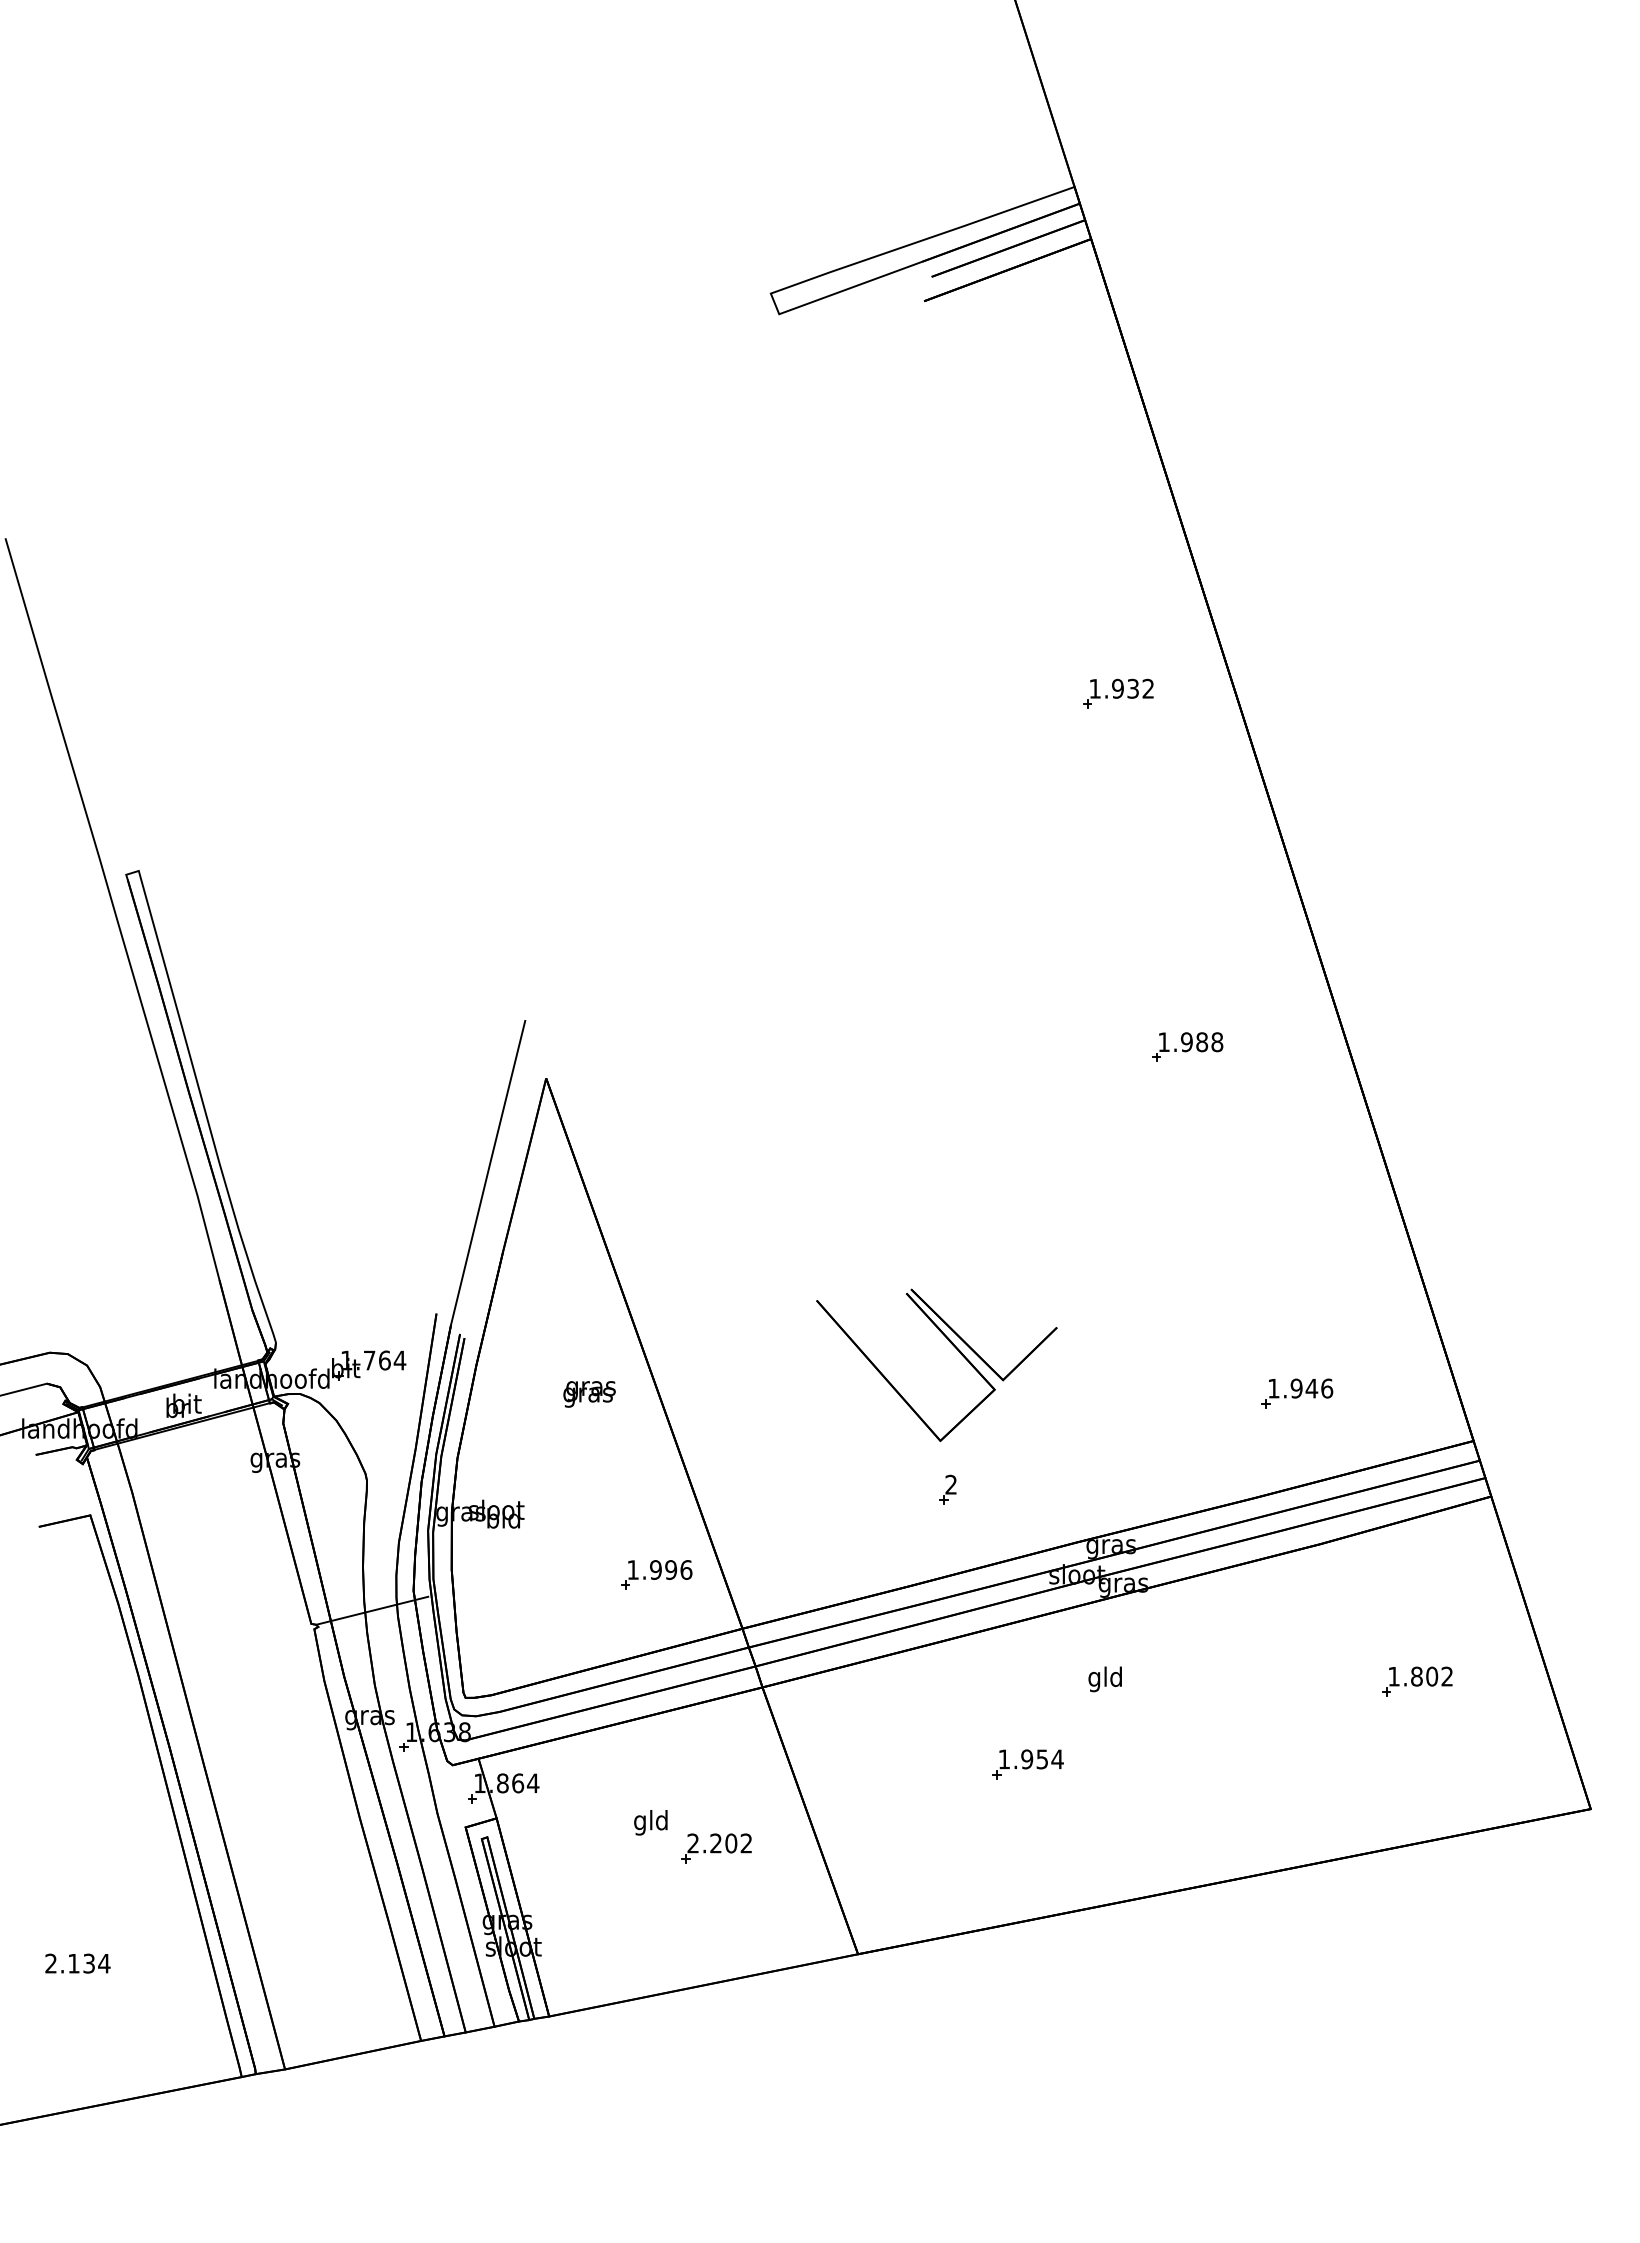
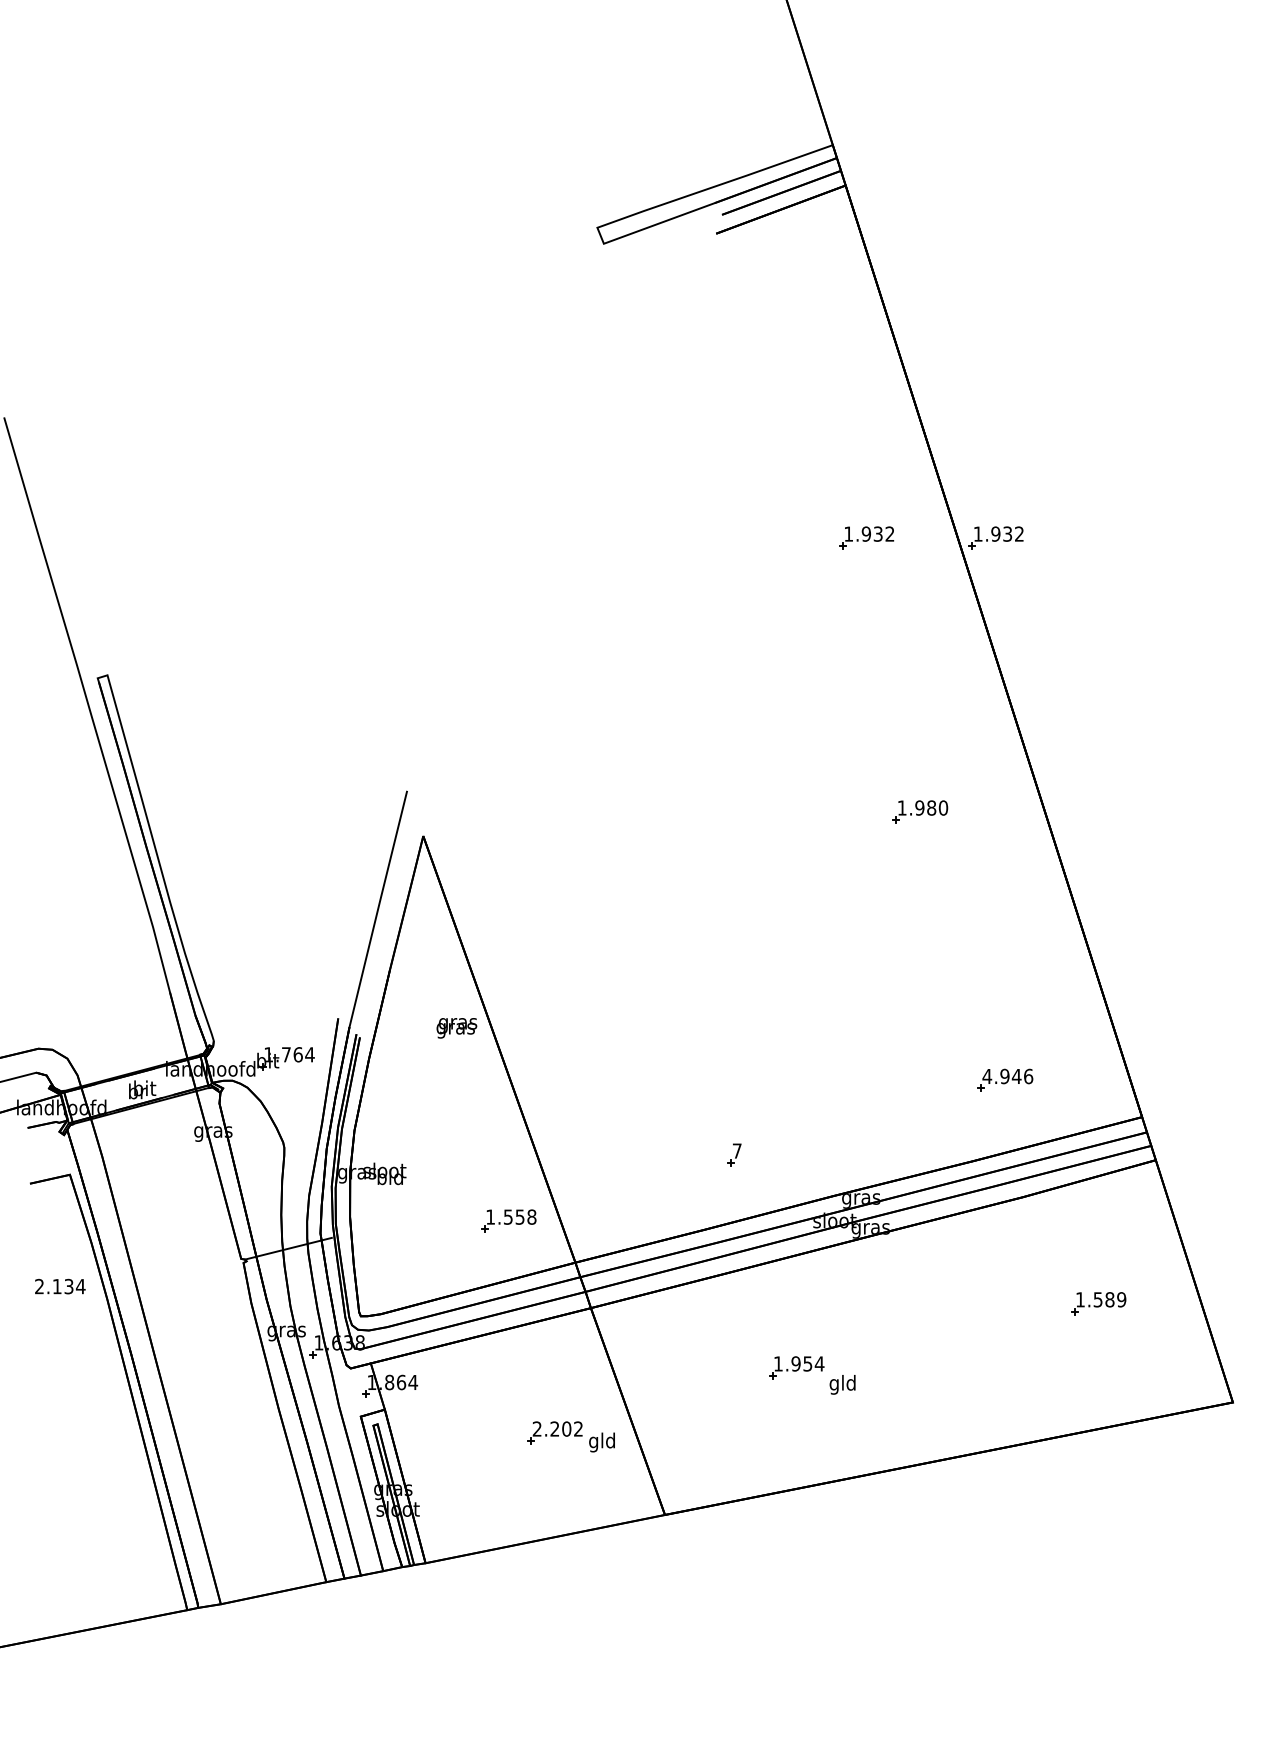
part: (1285, 693) -> (996, 537), added
text: (1217, 1041) -> (943, 807), 1.988 -> 1.980
part: (954, 1347) -> (739, 1044), removed
text: (1273, 1388) -> (987, 1076), 1.946 -> 4.946
text: (589, 1394) -> (456, 1028), moved
text: (950, 1484) -> (736, 1150), 2 -> 7
text: (671, 1569) -> (520, 1216), 1.996 -> 1.558
text: (1432, 1676) -> (1110, 1299), 1.802 -> 1.589
text: (1104, 1679) -> (842, 1384), moved
text: (650, 1822) -> (601, 1442), moved
text: (77, 1963) -> (59, 1286), moved

